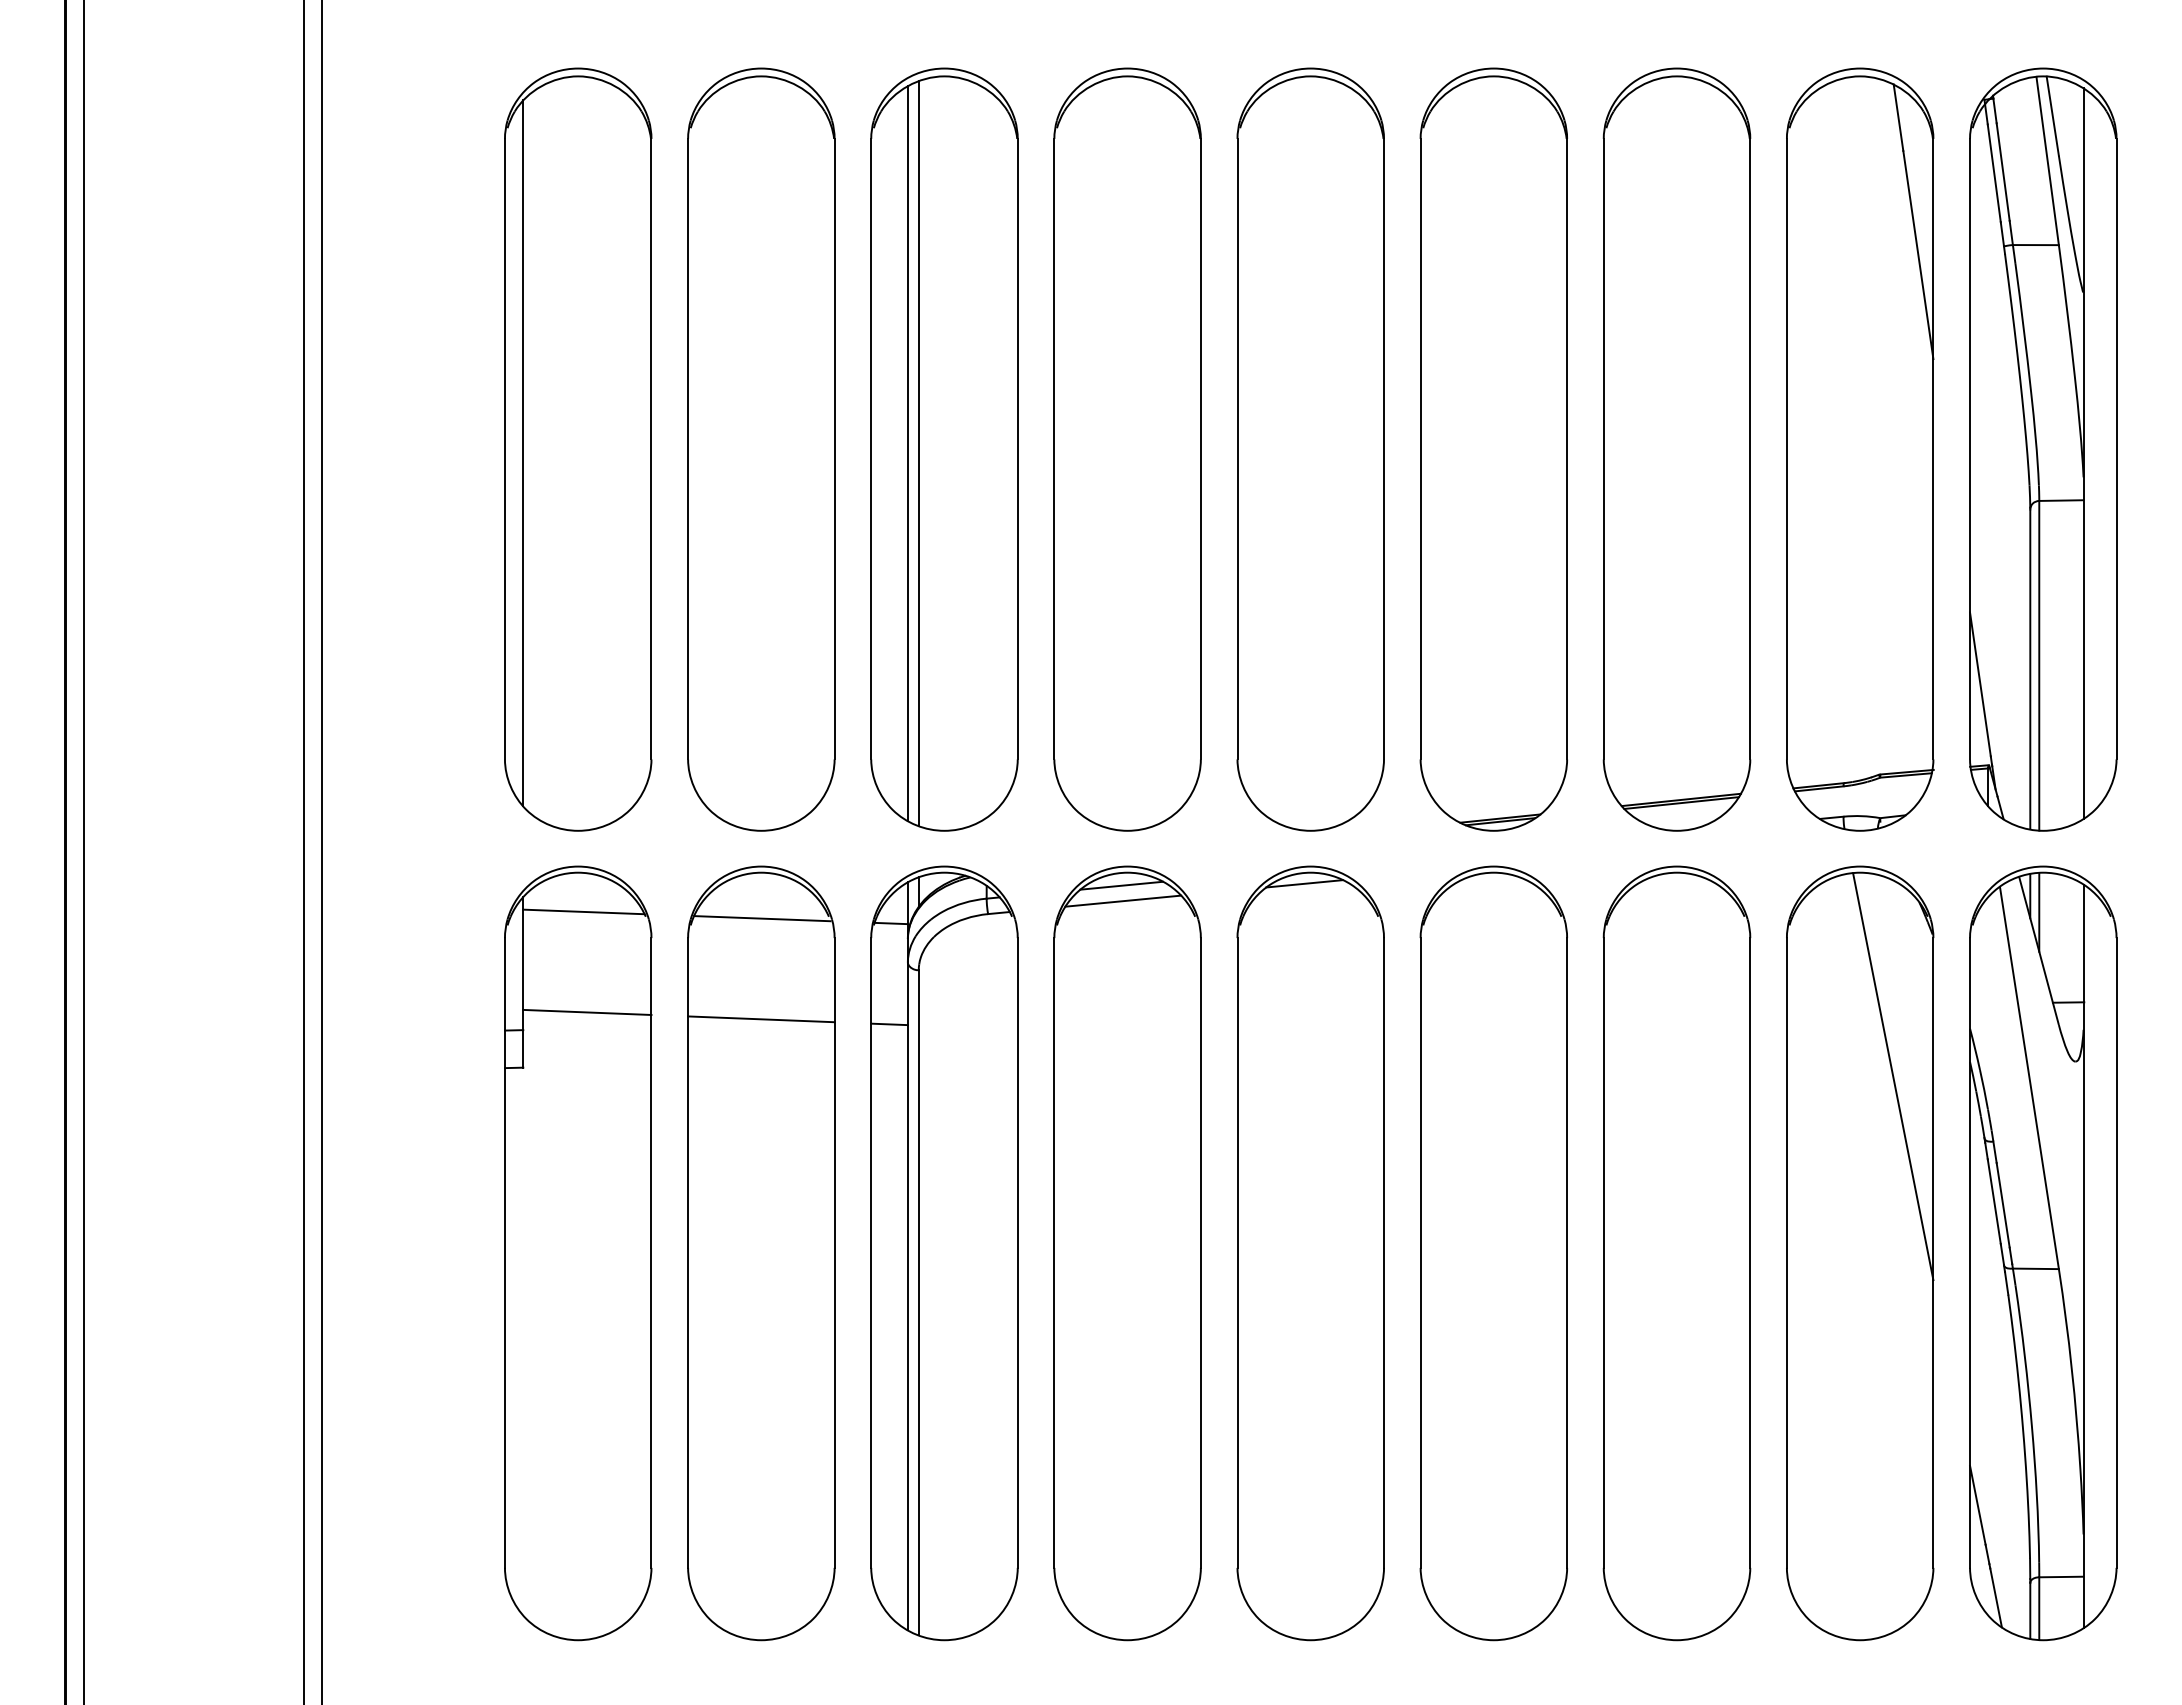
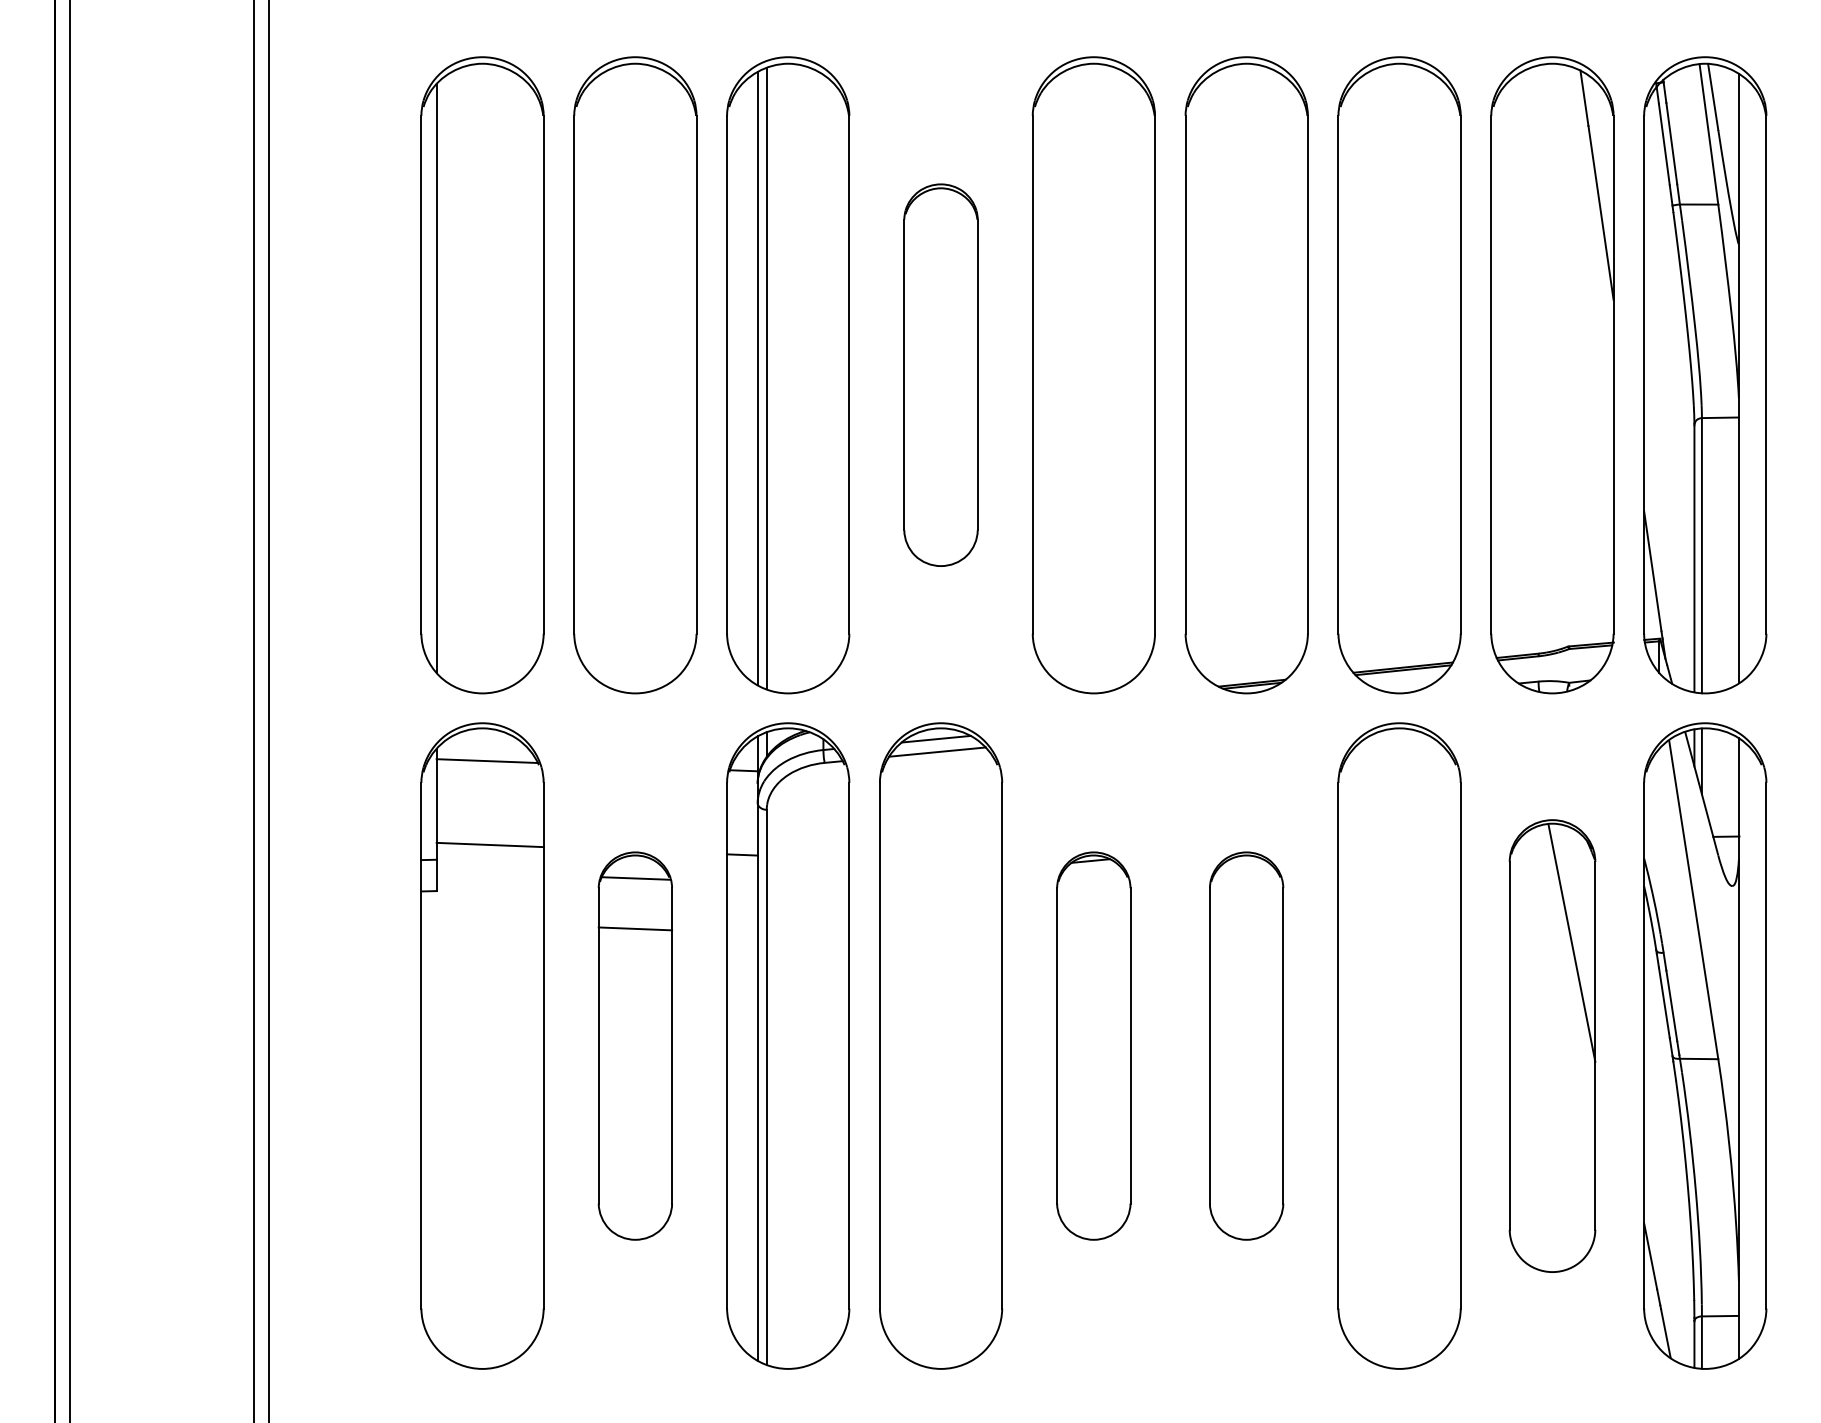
part: (1127, 449) -> (940, 375), size x0.6
part: (761, 1253) -> (635, 1046), size x0.6
part: (1310, 1253) -> (1093, 1046), size x0.6
part: (1493, 1253) -> (1246, 1046), size x0.6
part: (1860, 1253) -> (1552, 1046), size x0.7

